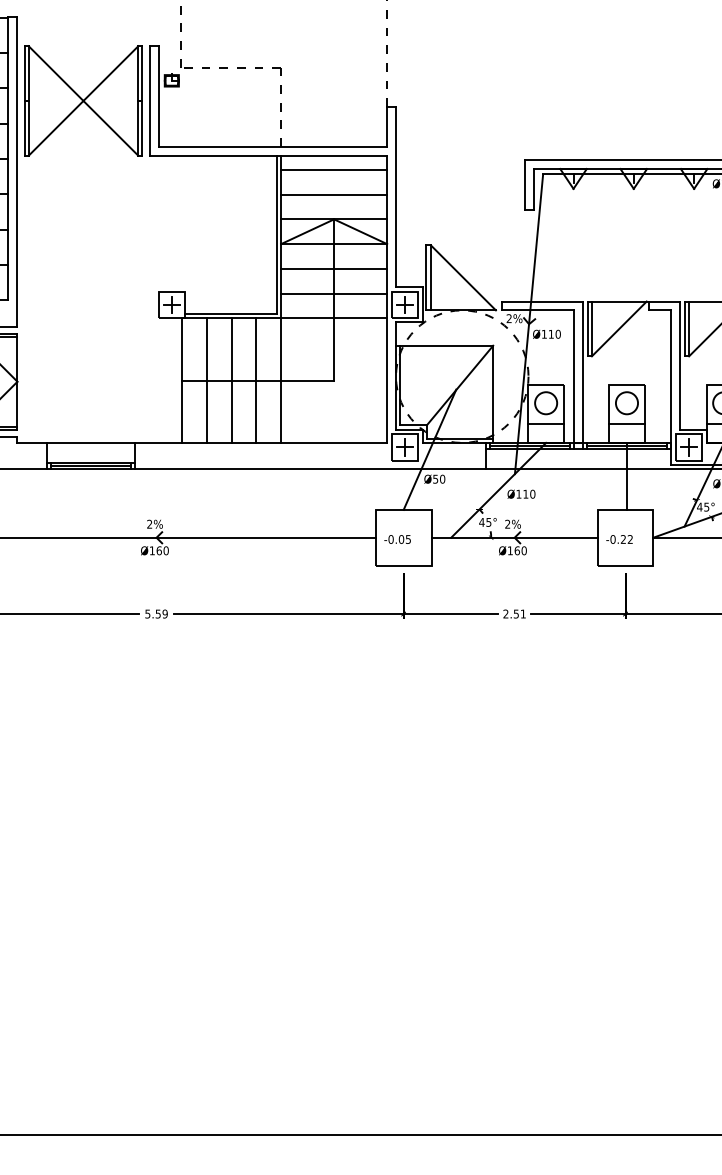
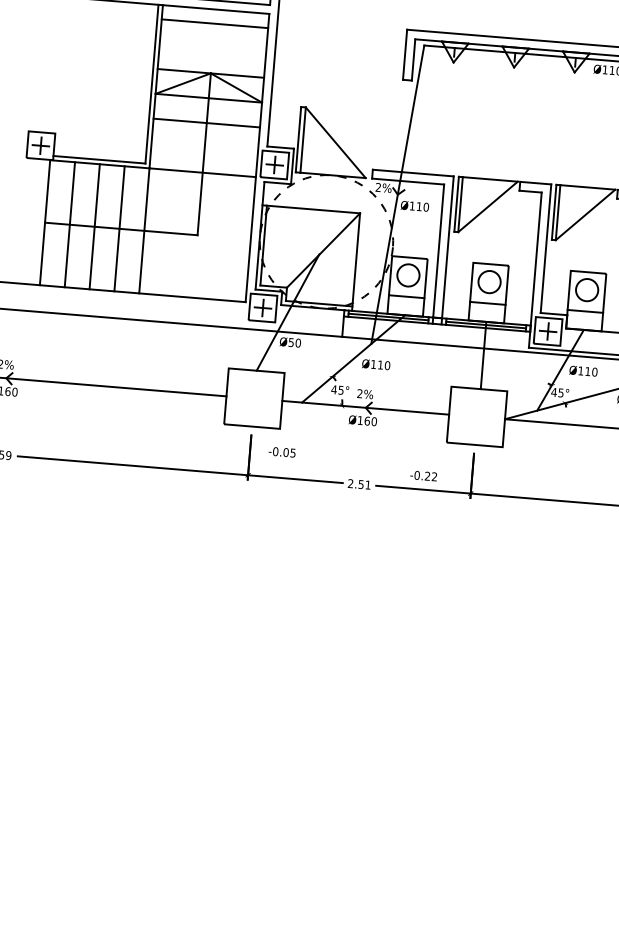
line: (334, 194) -> (213, 48), removed
line: (334, 293) -> (205, 147), removed
text: (397, 539) -> (282, 452), moved
text: (619, 539) -> (423, 475), moved

